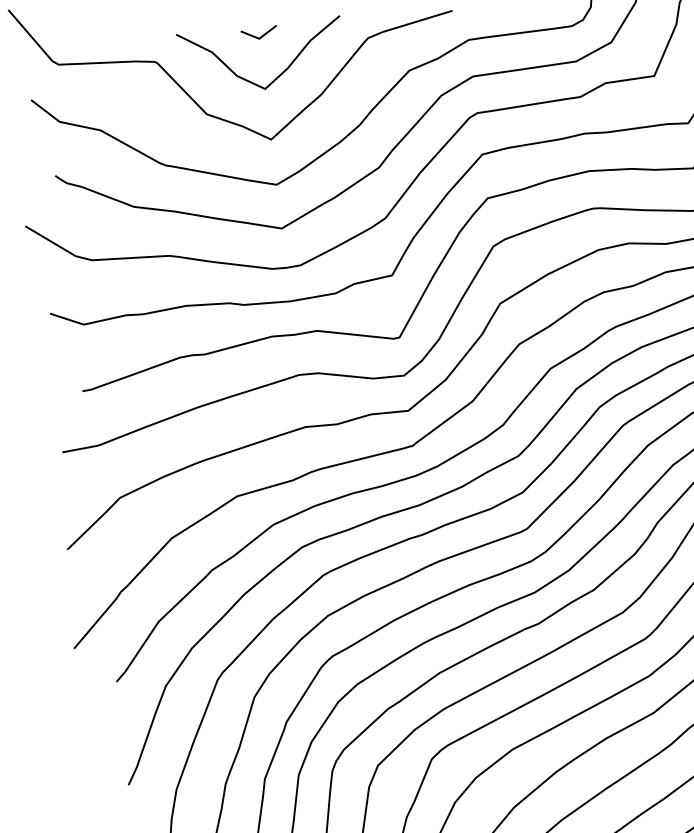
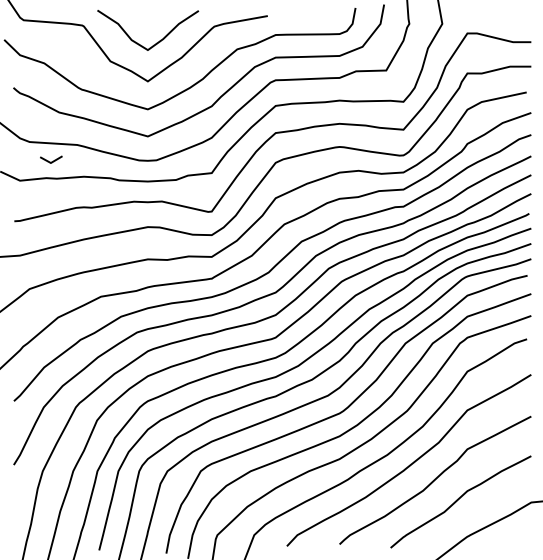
line: (259, 36) -> (51, 161), moved

